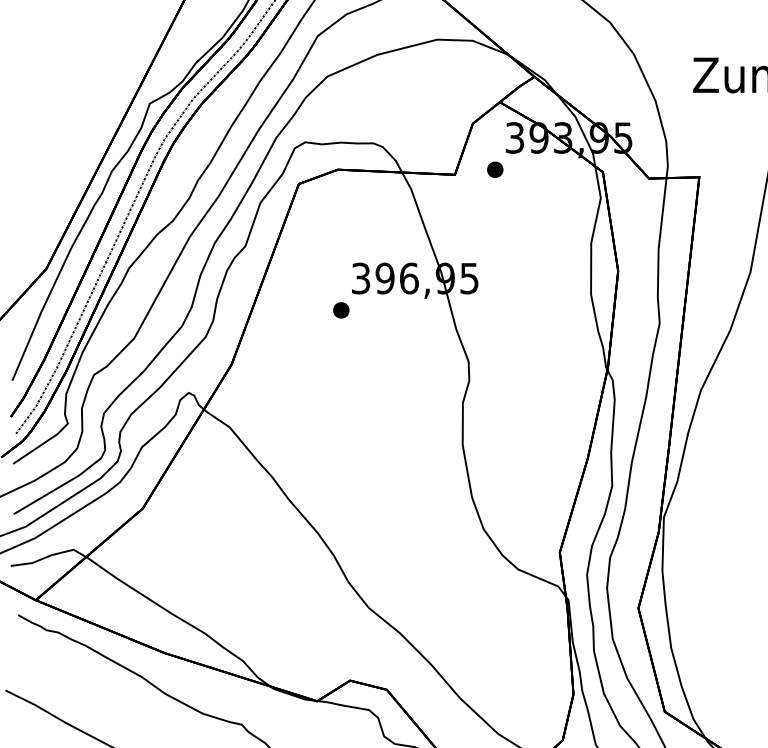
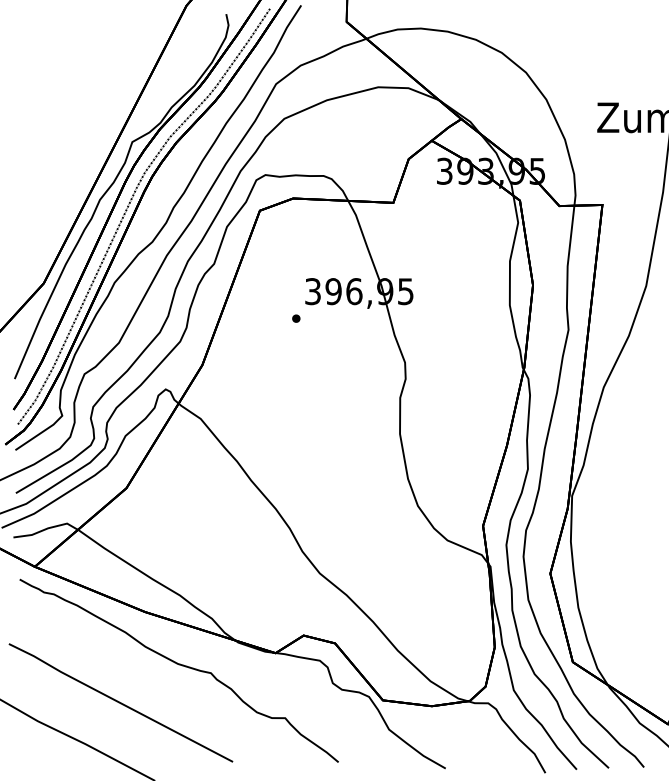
part: (494, 169) -> (427, 198), removed
part: (341, 309) -> (296, 318), size x0.6

